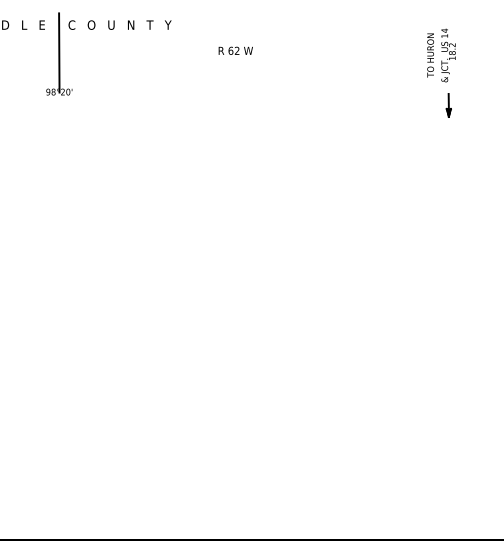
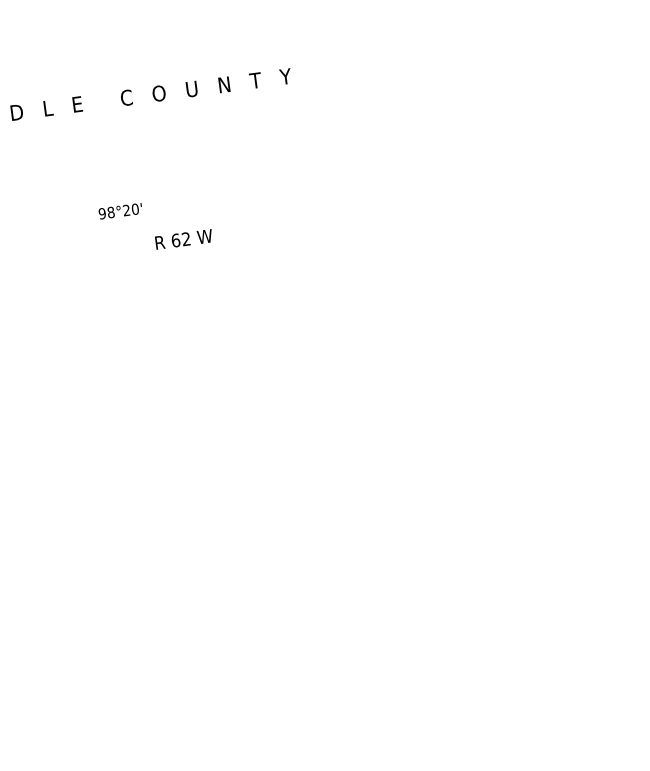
text: (235, 50) -> (183, 238), moved
line: (59, 52) -> (112, 145), removed

